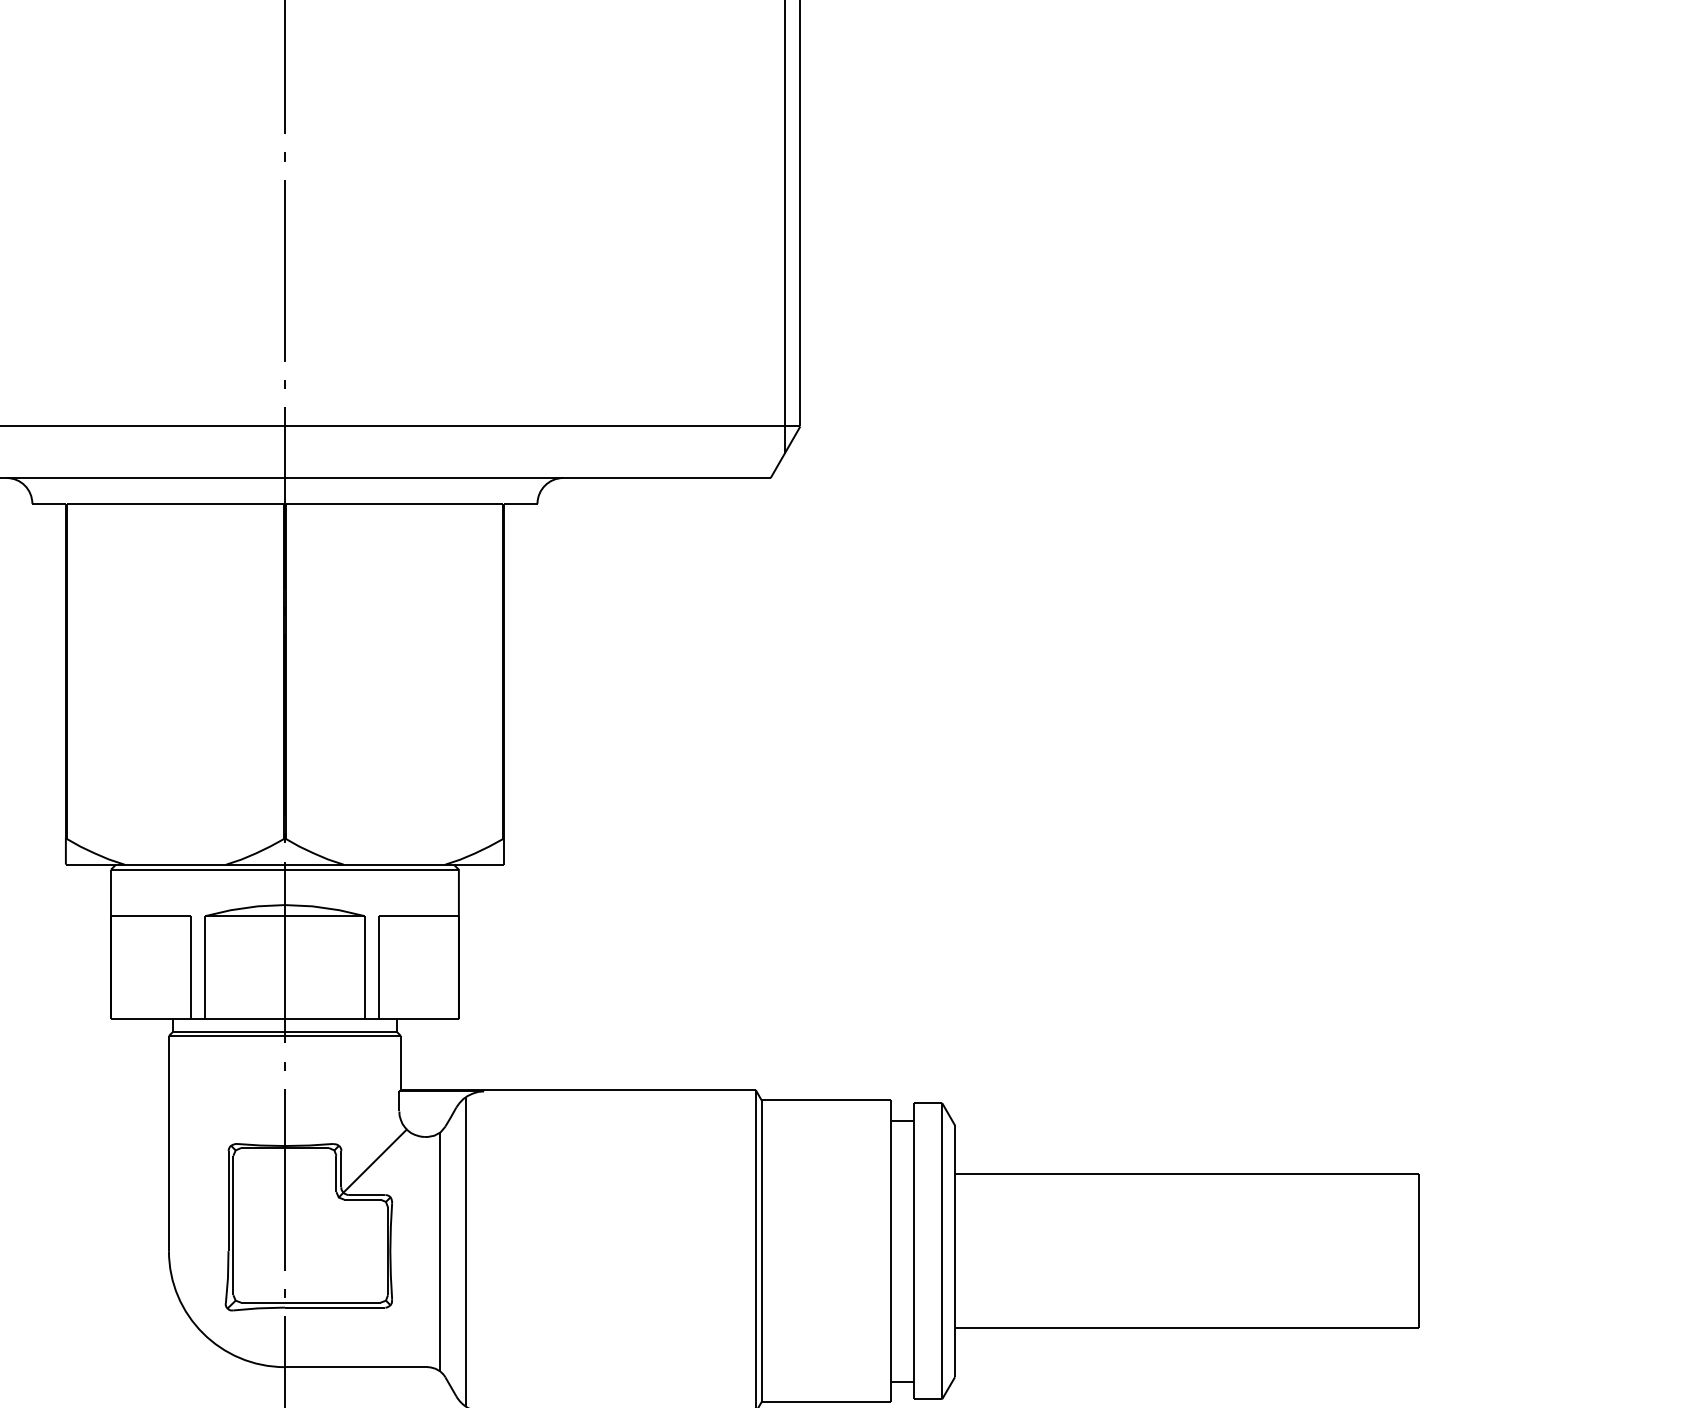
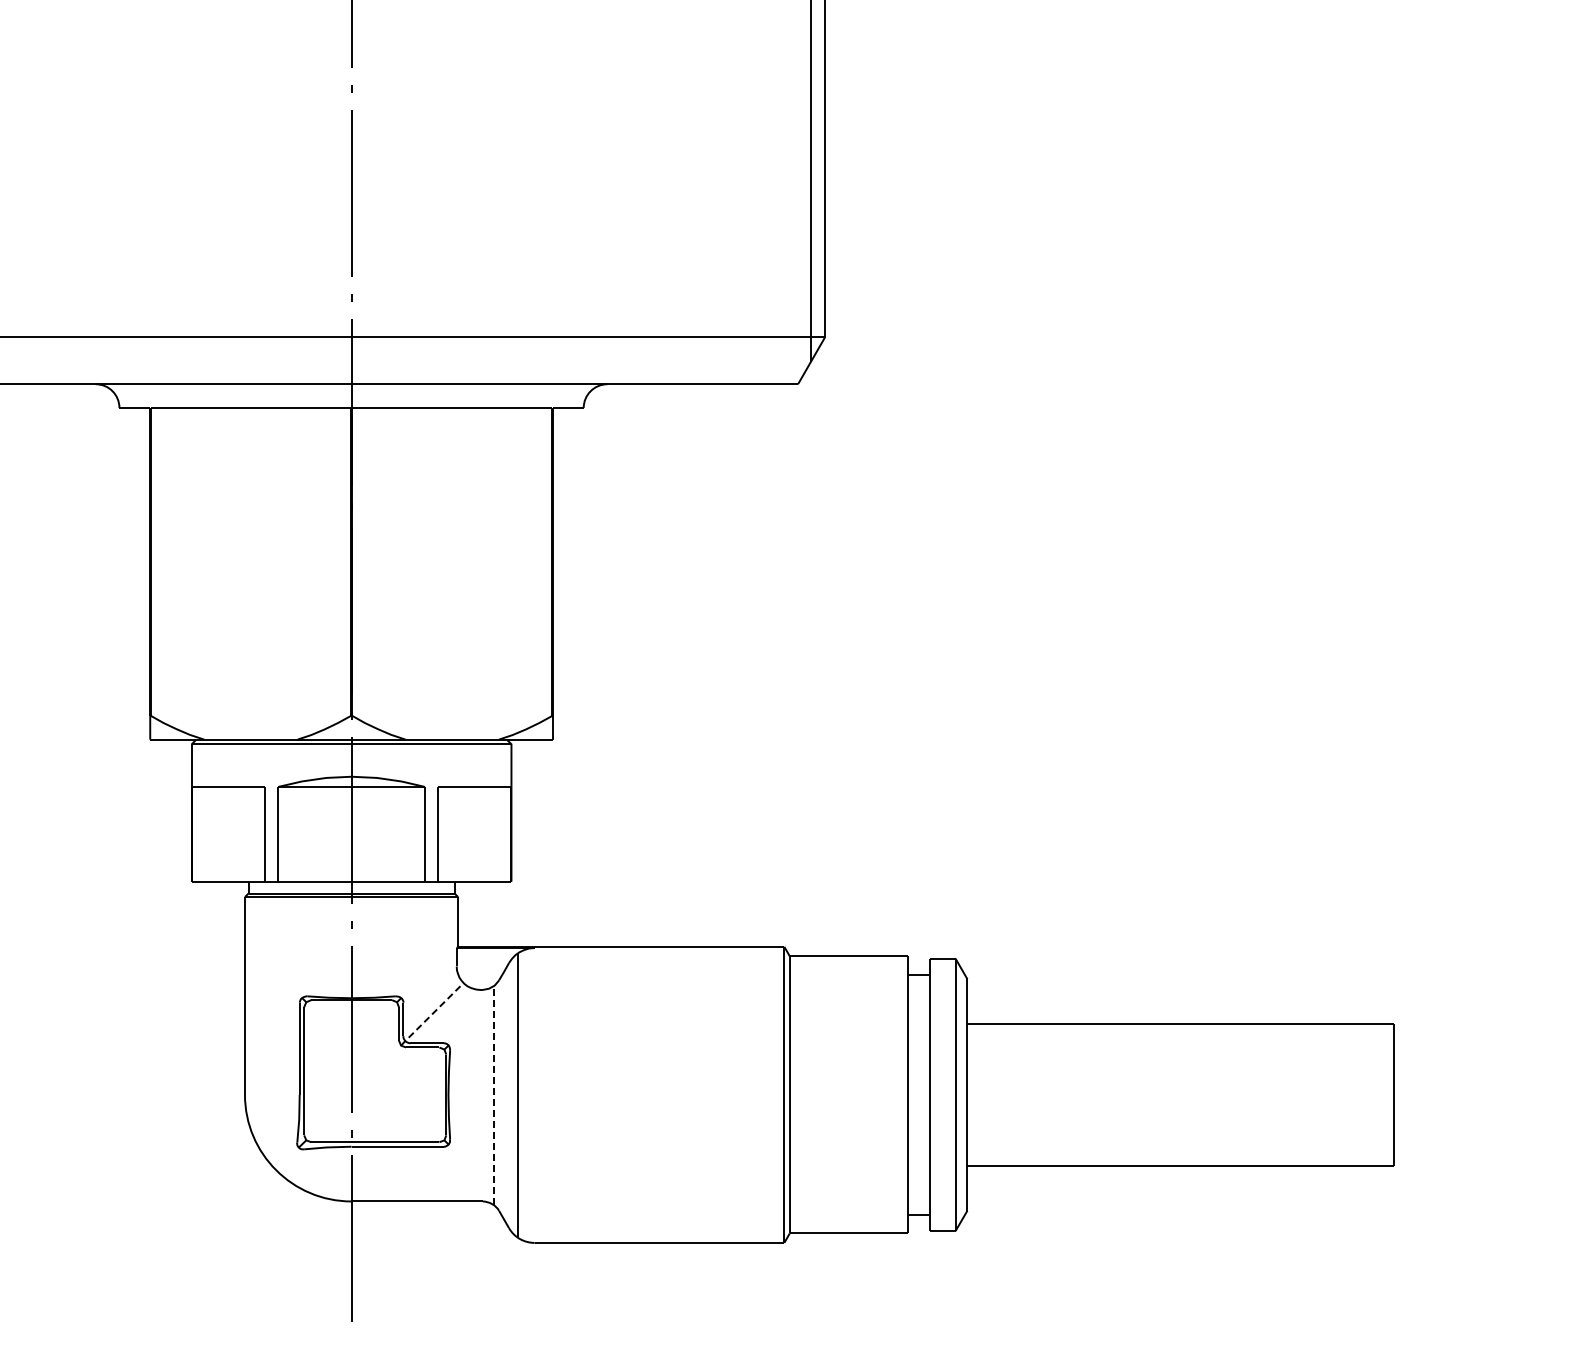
line: (372, 1163) -> (432, 1014), solid -> dashed
line: (439, 1251) -> (493, 1095), solid -> dashed

